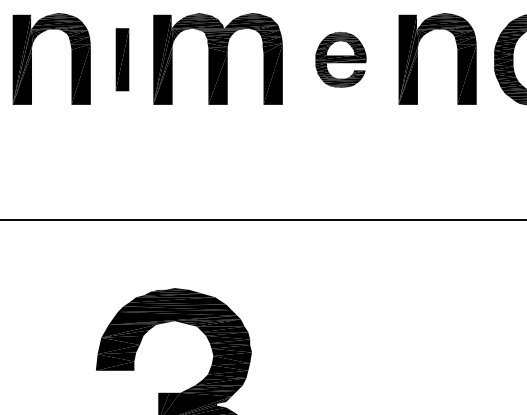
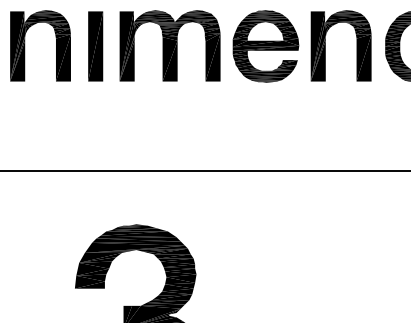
part: (122, 59) -> (95, 46), size x1.43
part: (340, 59) -> (265, 46), size x1.67

